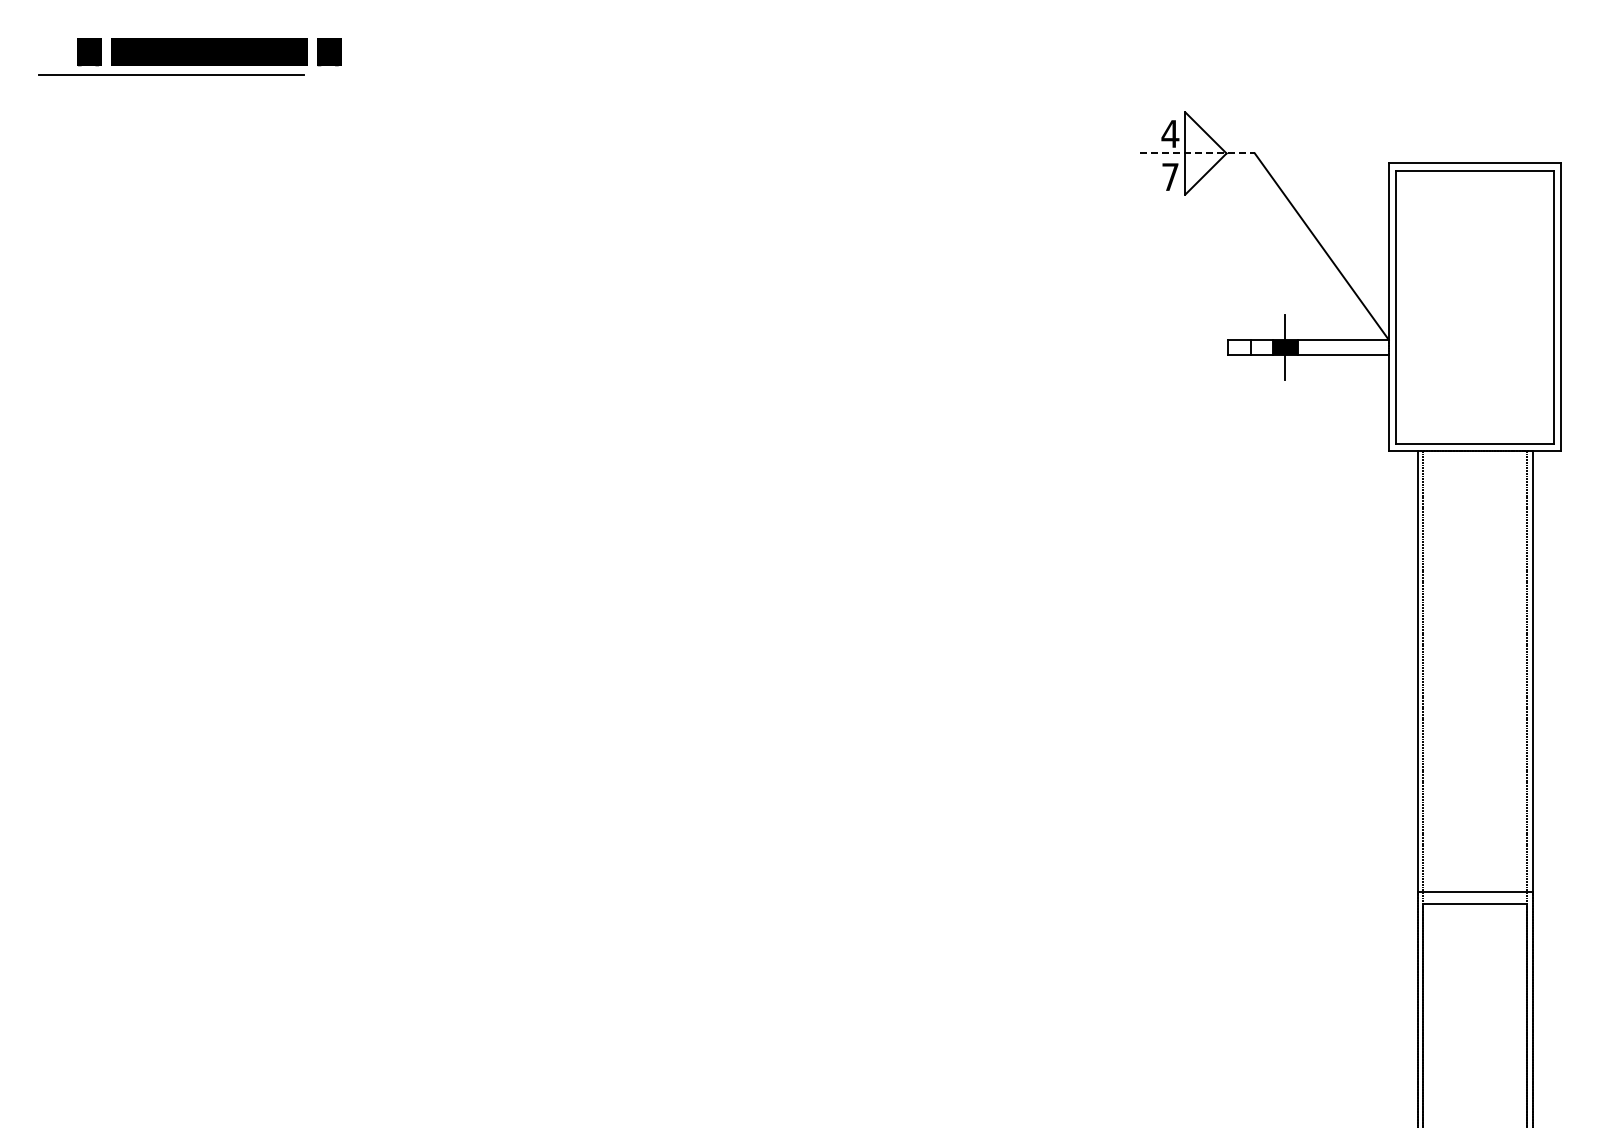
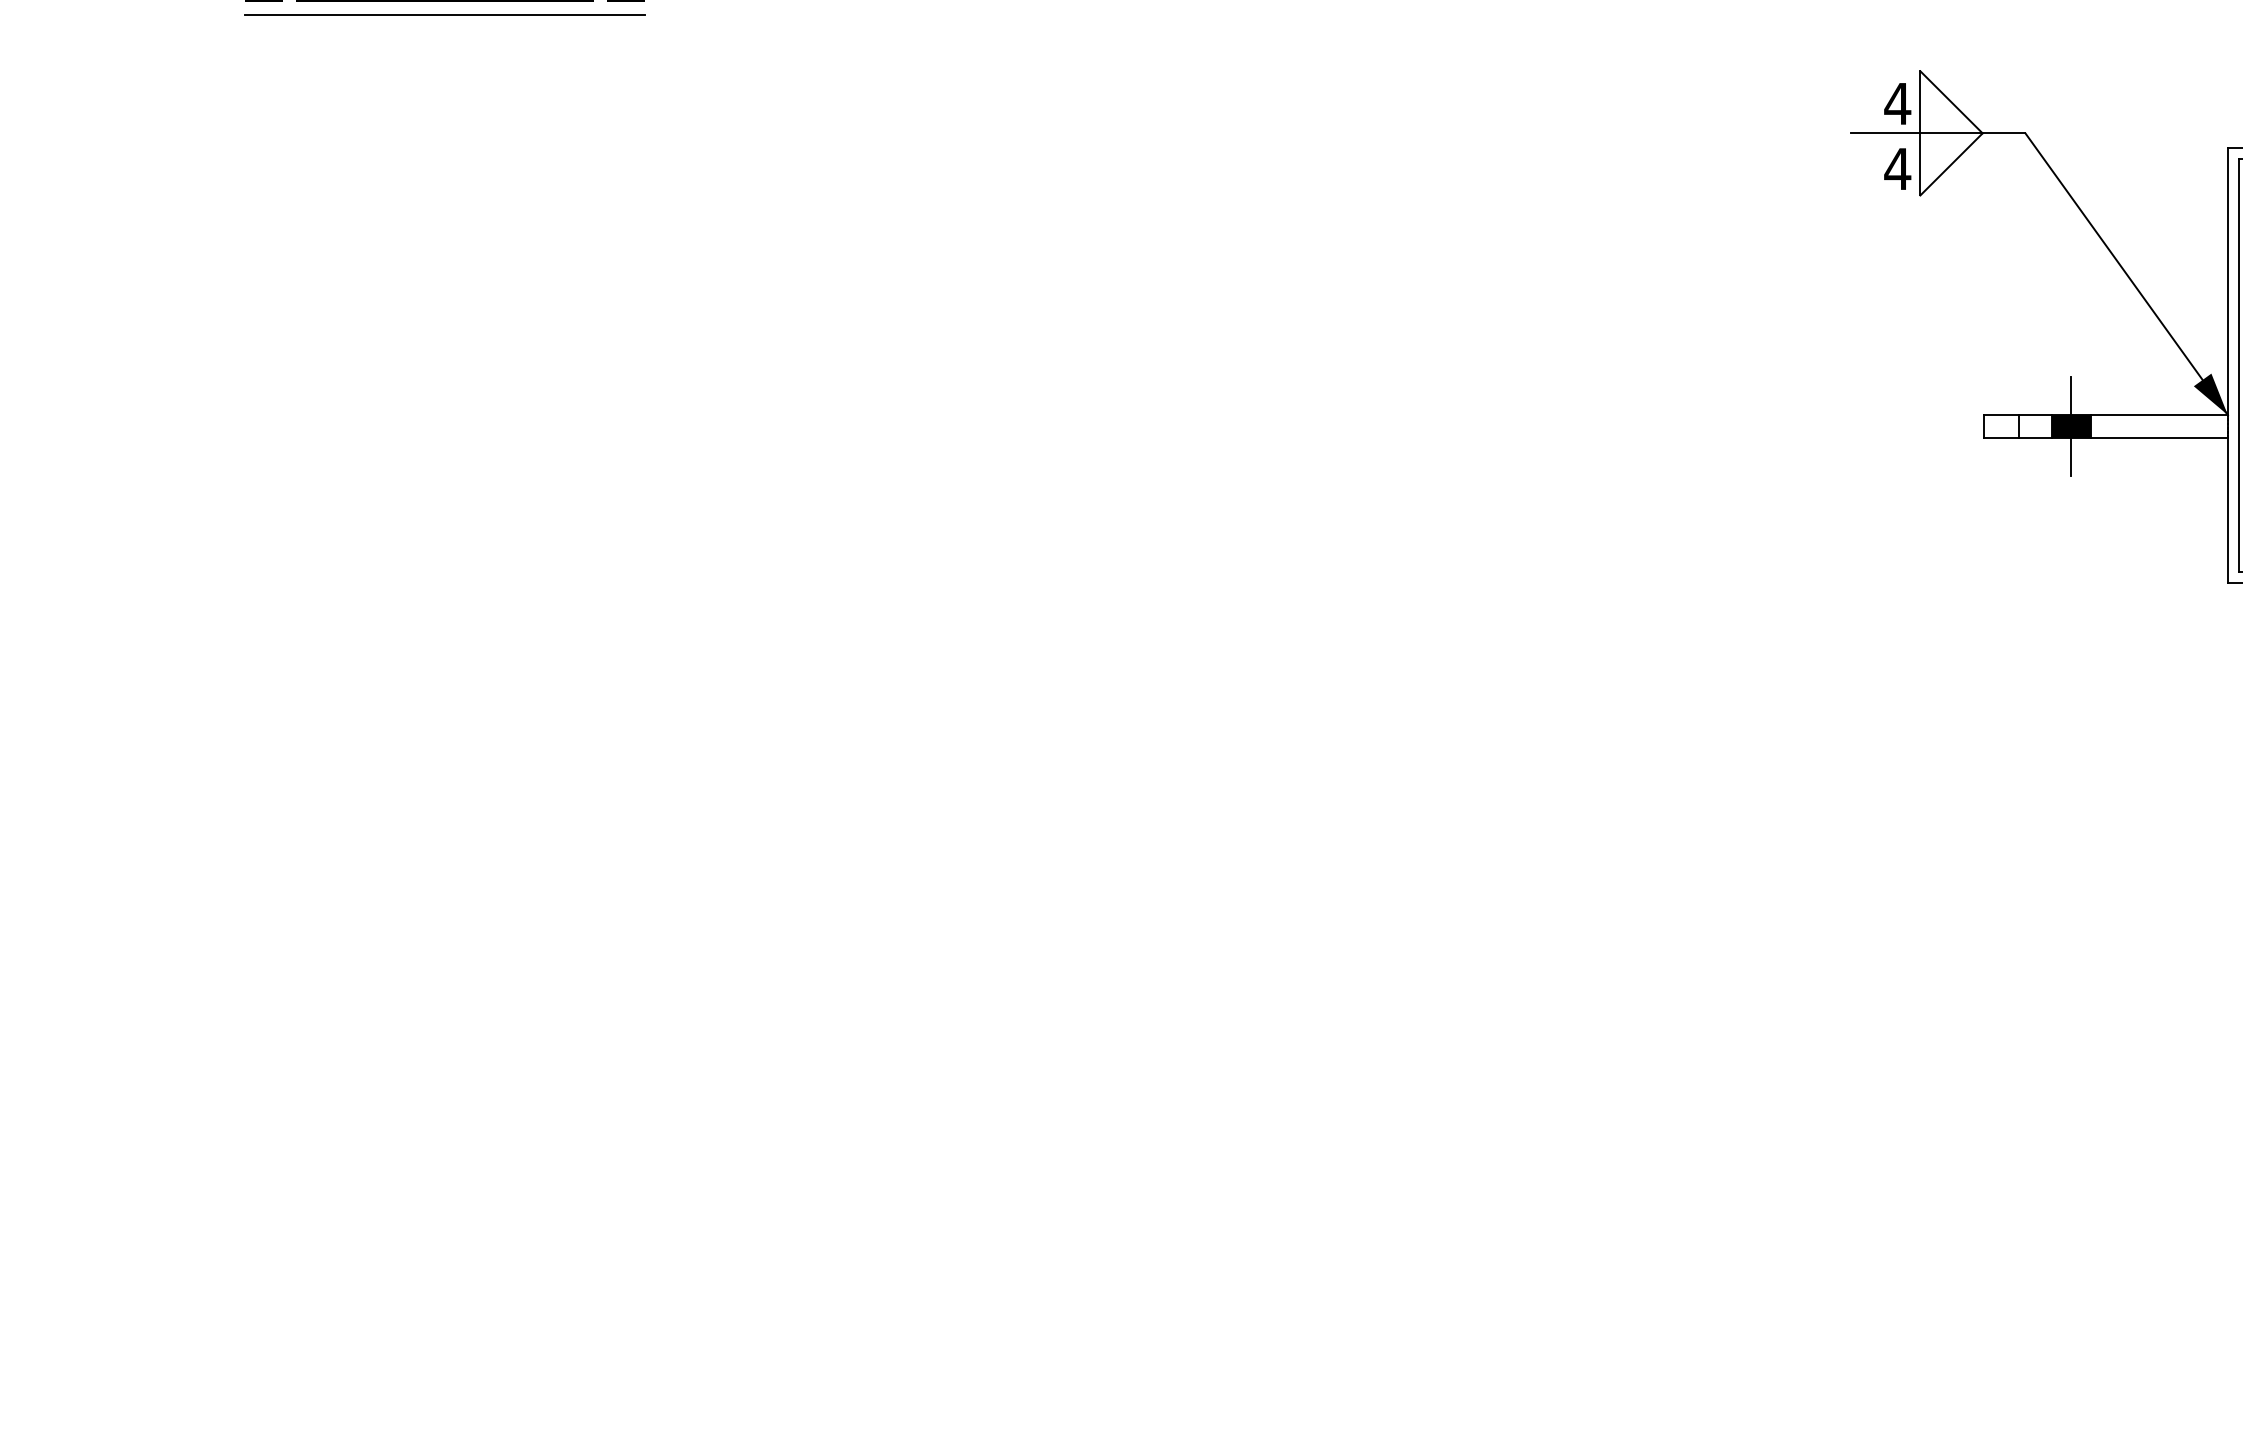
line: (171, 74) -> (444, 13), moved
line: (1197, 153) -> (1938, 133), dashed -> solid
text: (1170, 176) -> (1897, 168), 7 -> 4
fill: (1377, 325) -> (2210, 393), added

